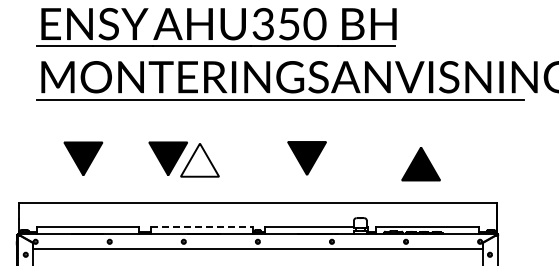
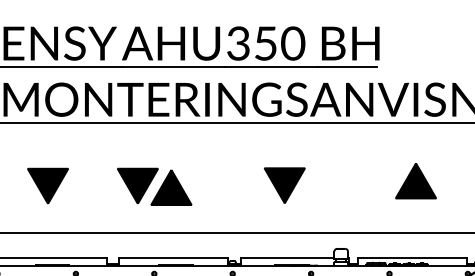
fill: (199, 159) -> (170, 186), added
part: (420, 164) -> (415, 181), moved
line: (202, 226) -> (174, 257), dashed -> solid

